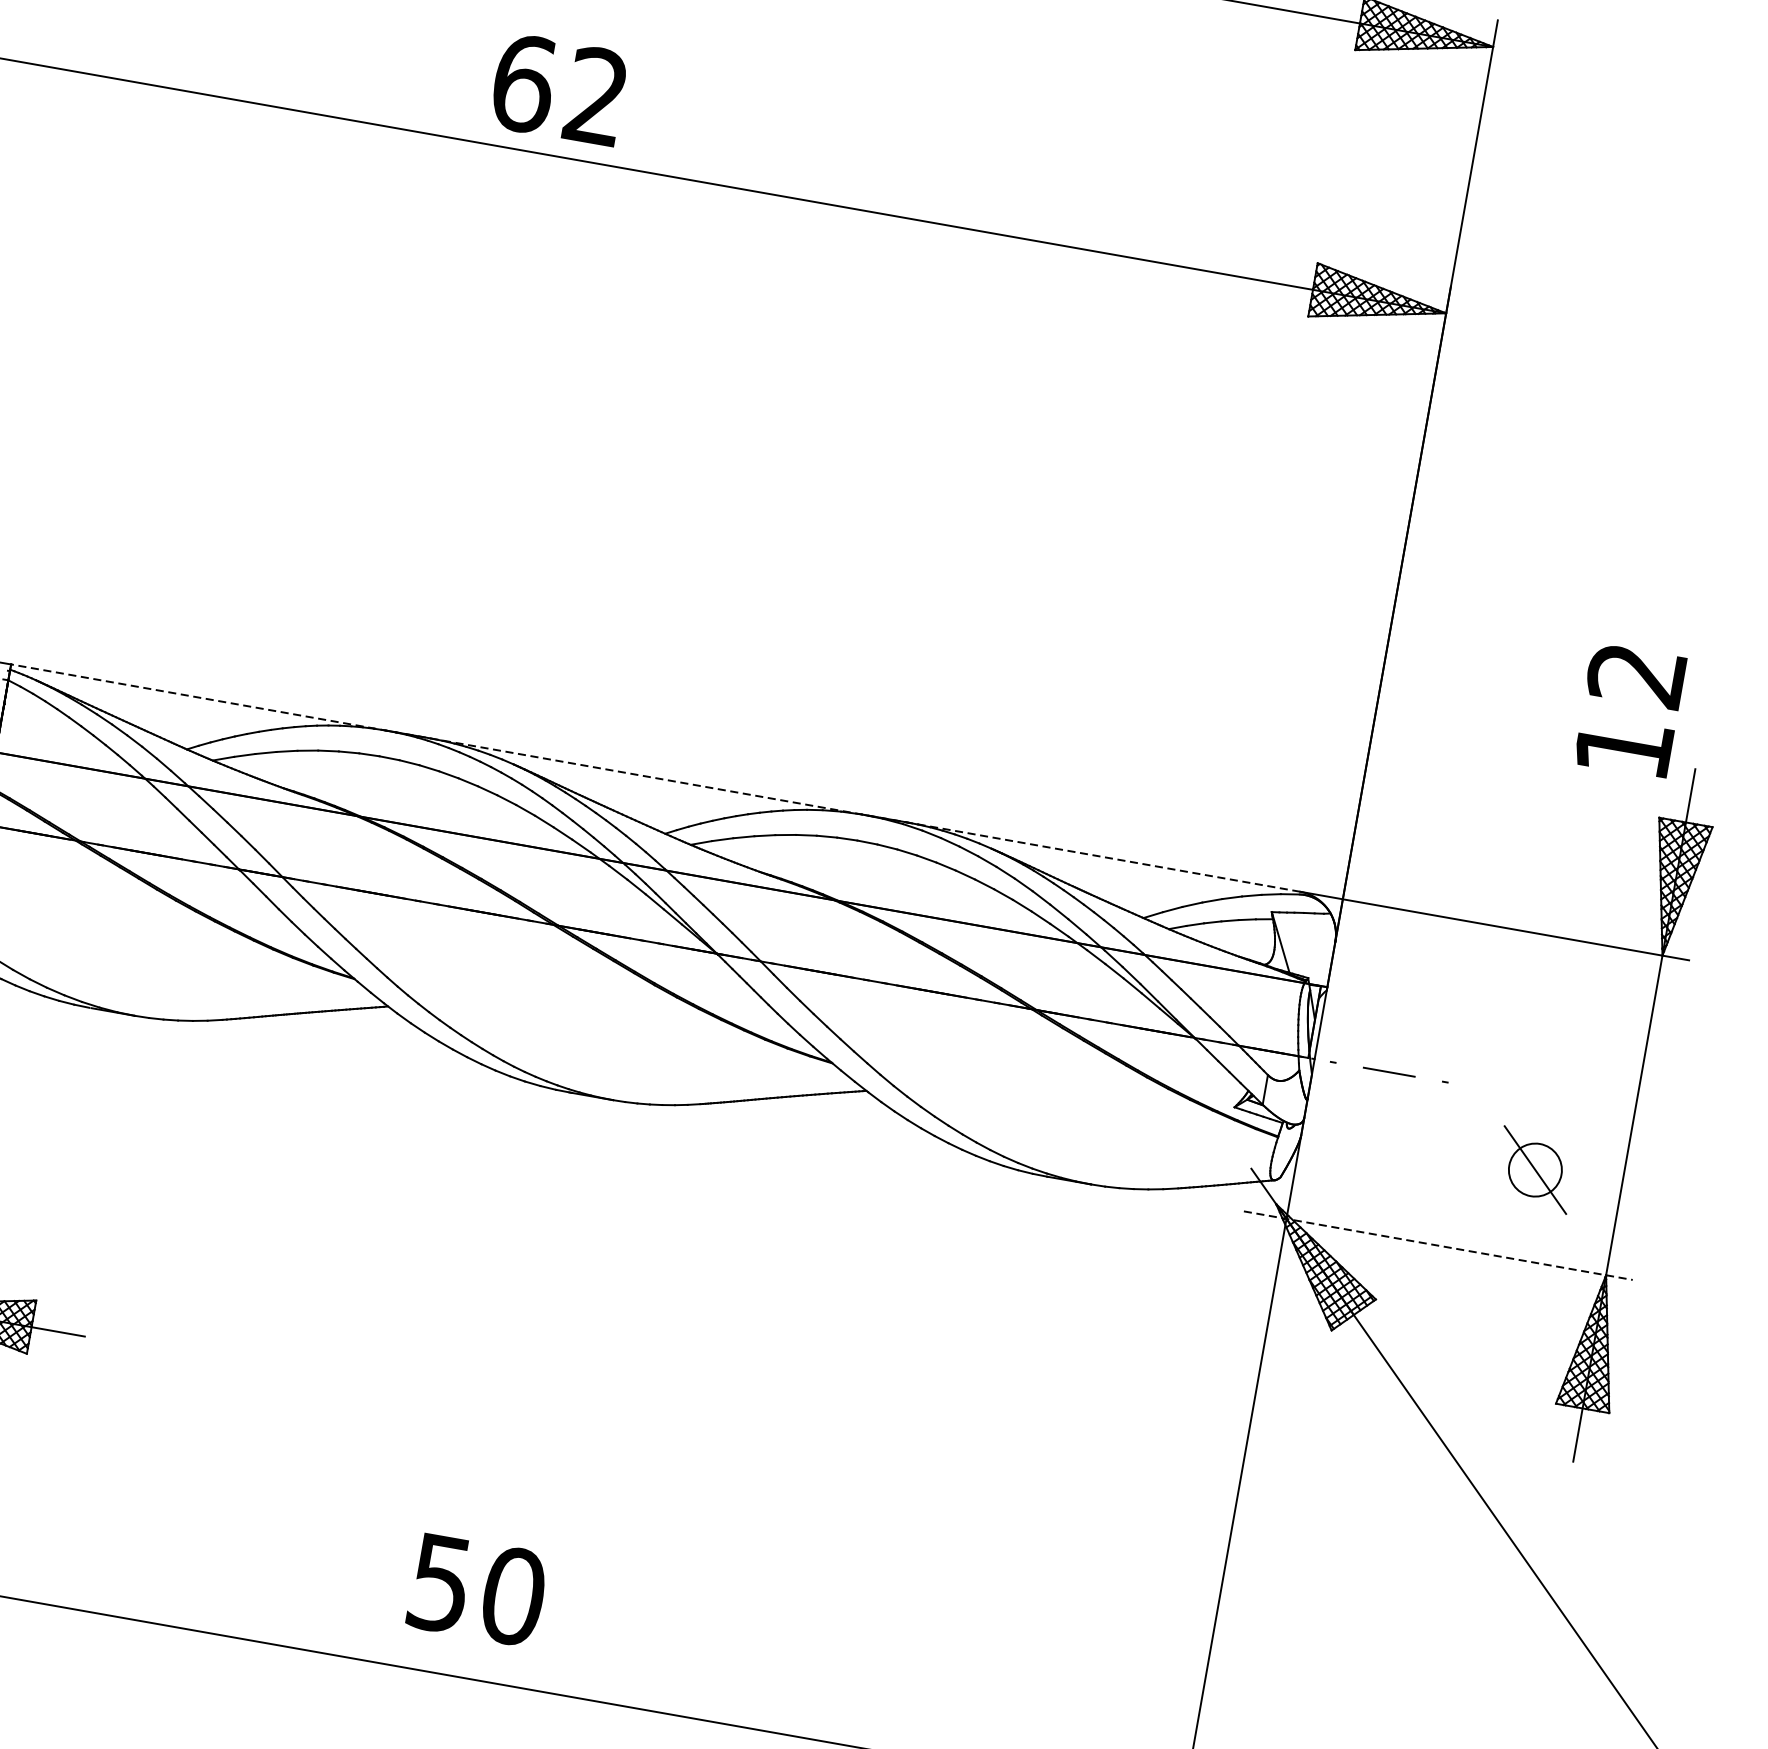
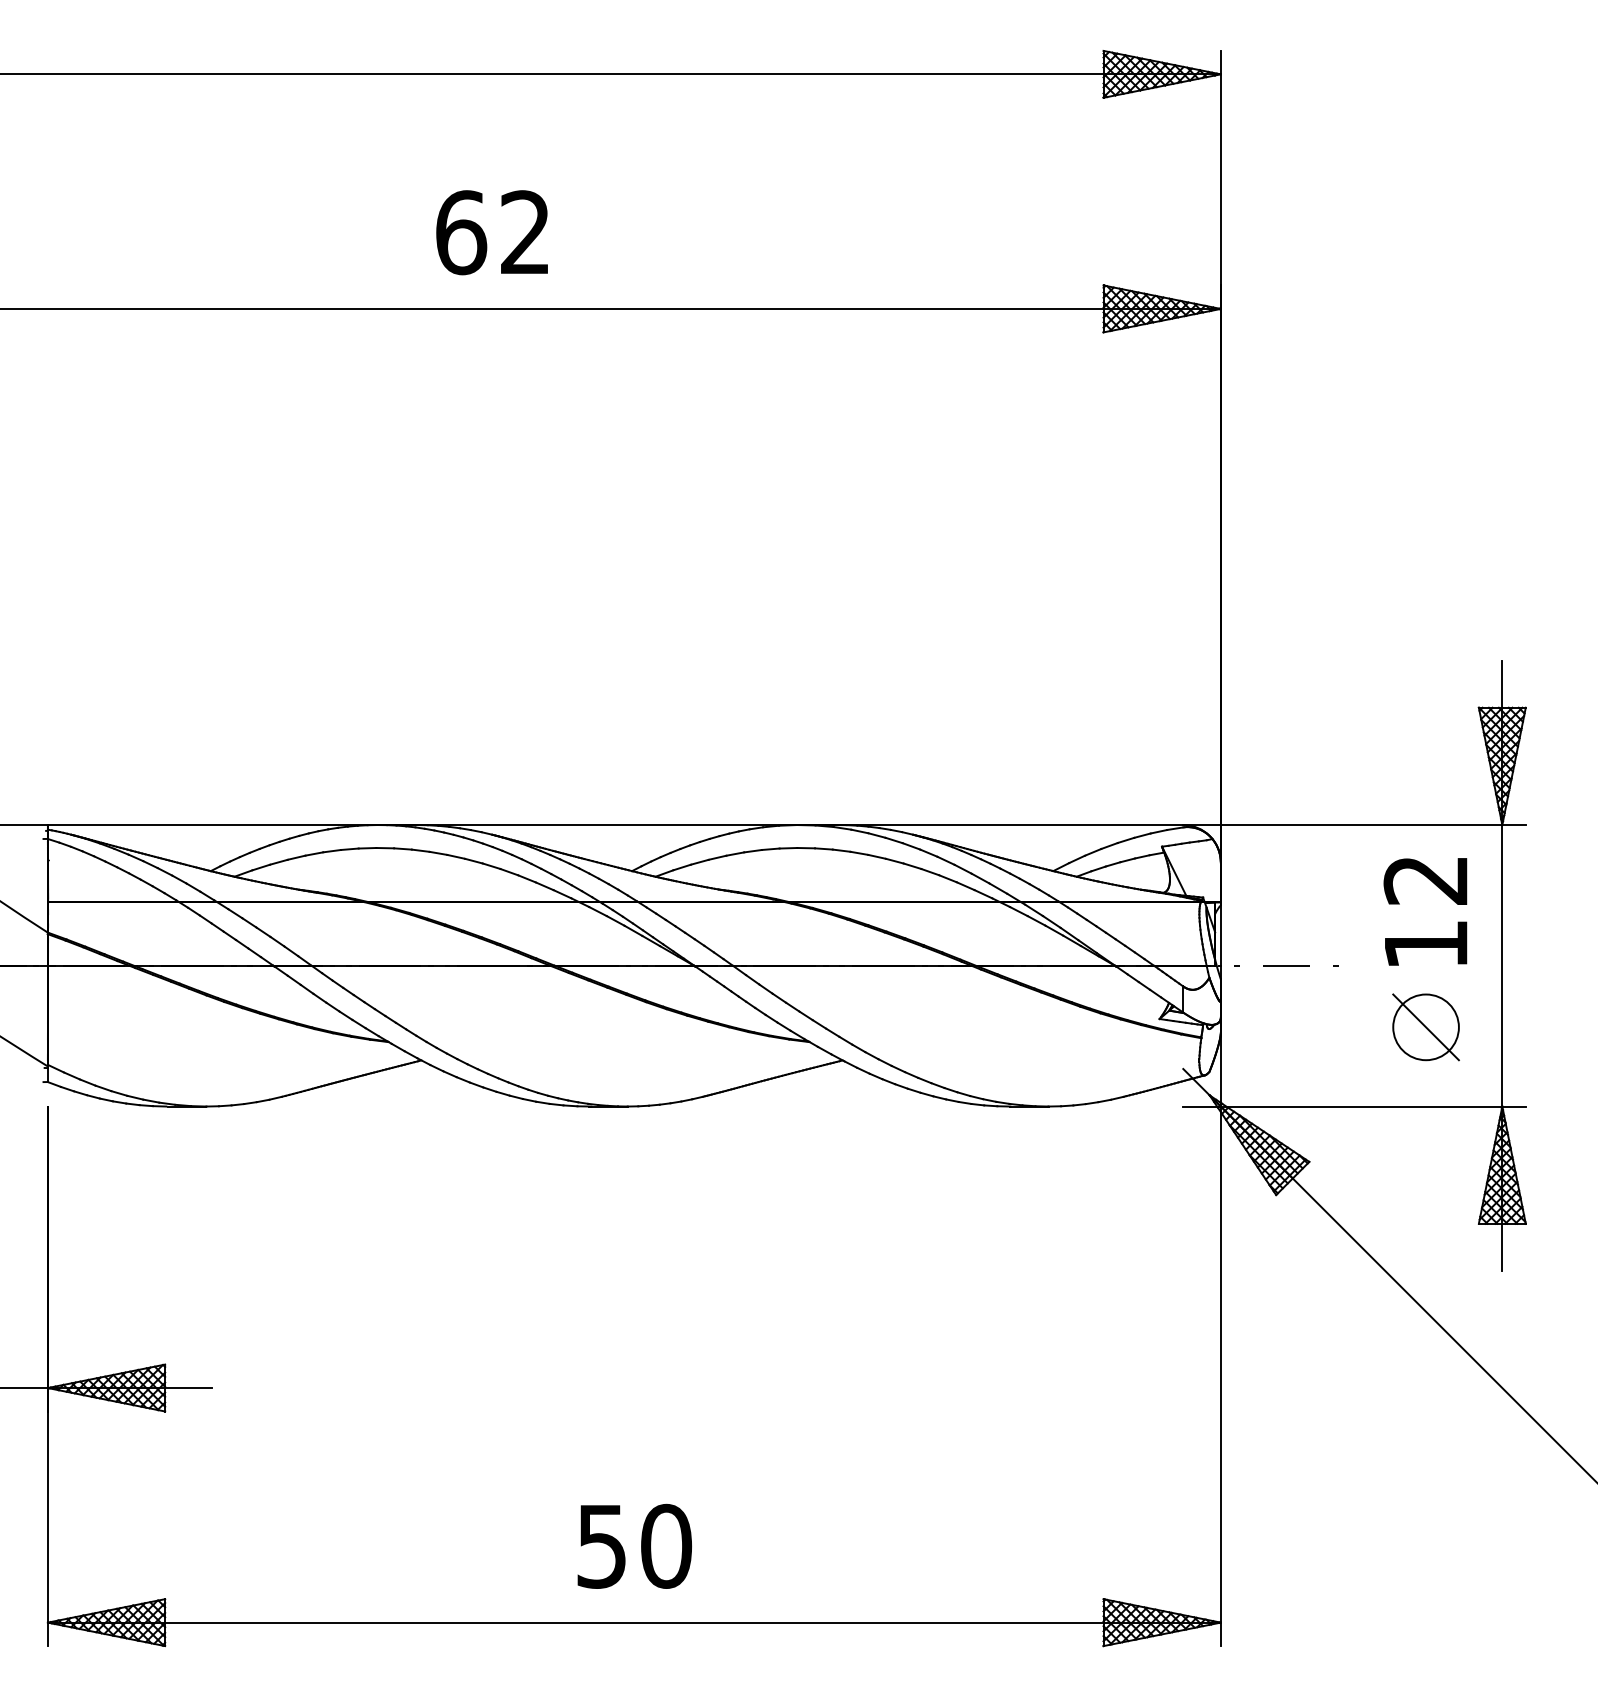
text: (558, 89) -> (491, 232), moved
text: (1629, 710) -> (1425, 911), moved
line: (655, 778) -> (615, 825), dashed -> solid
circle: (1534, 1170) -> (1425, 1027), size x1.43
line: (1439, 1245) -> (1355, 1106), dashed -> solid
text: (477, 1588) -> (634, 1545), moved

